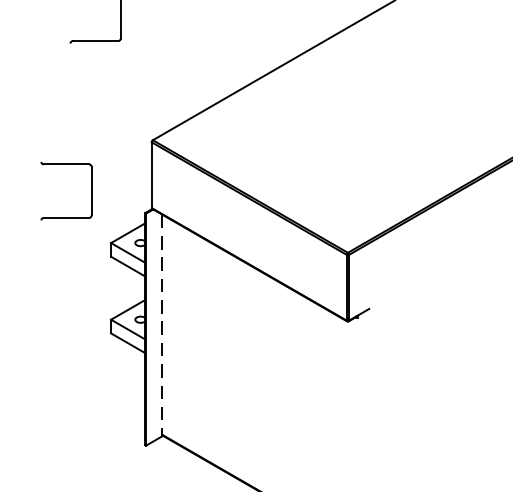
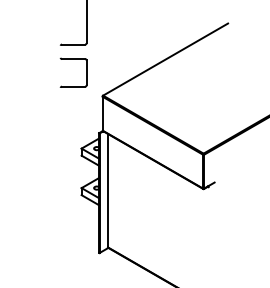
part: (66, 165) -> (73, 59), moved
line: (163, 324) -> (108, 190), dashed -> solid

